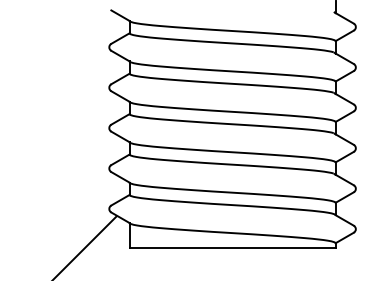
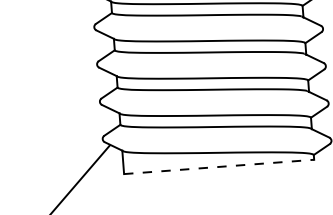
line: (233, 248) -> (219, 166), solid -> dashed

